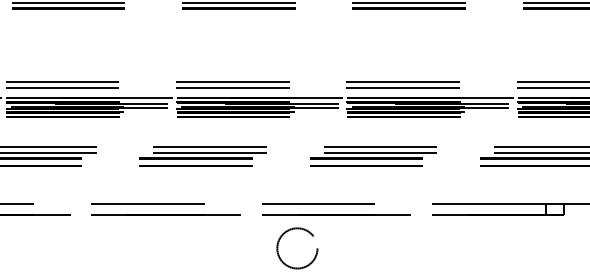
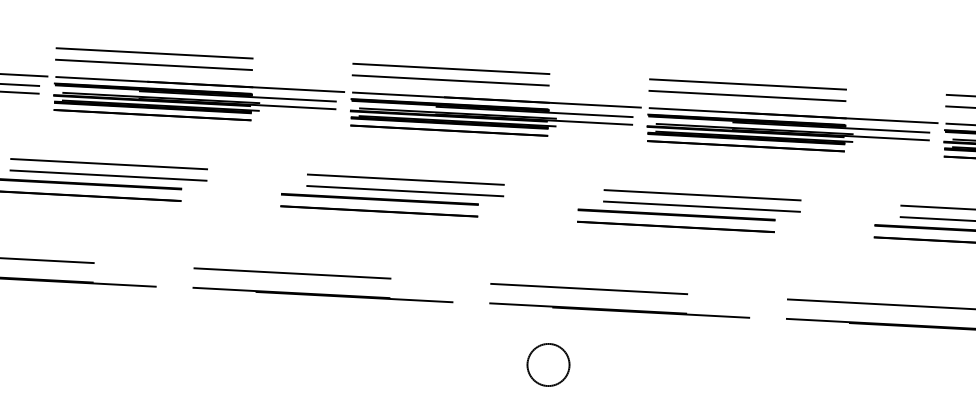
circle: (297, 248) -> (548, 365), size x0.6

